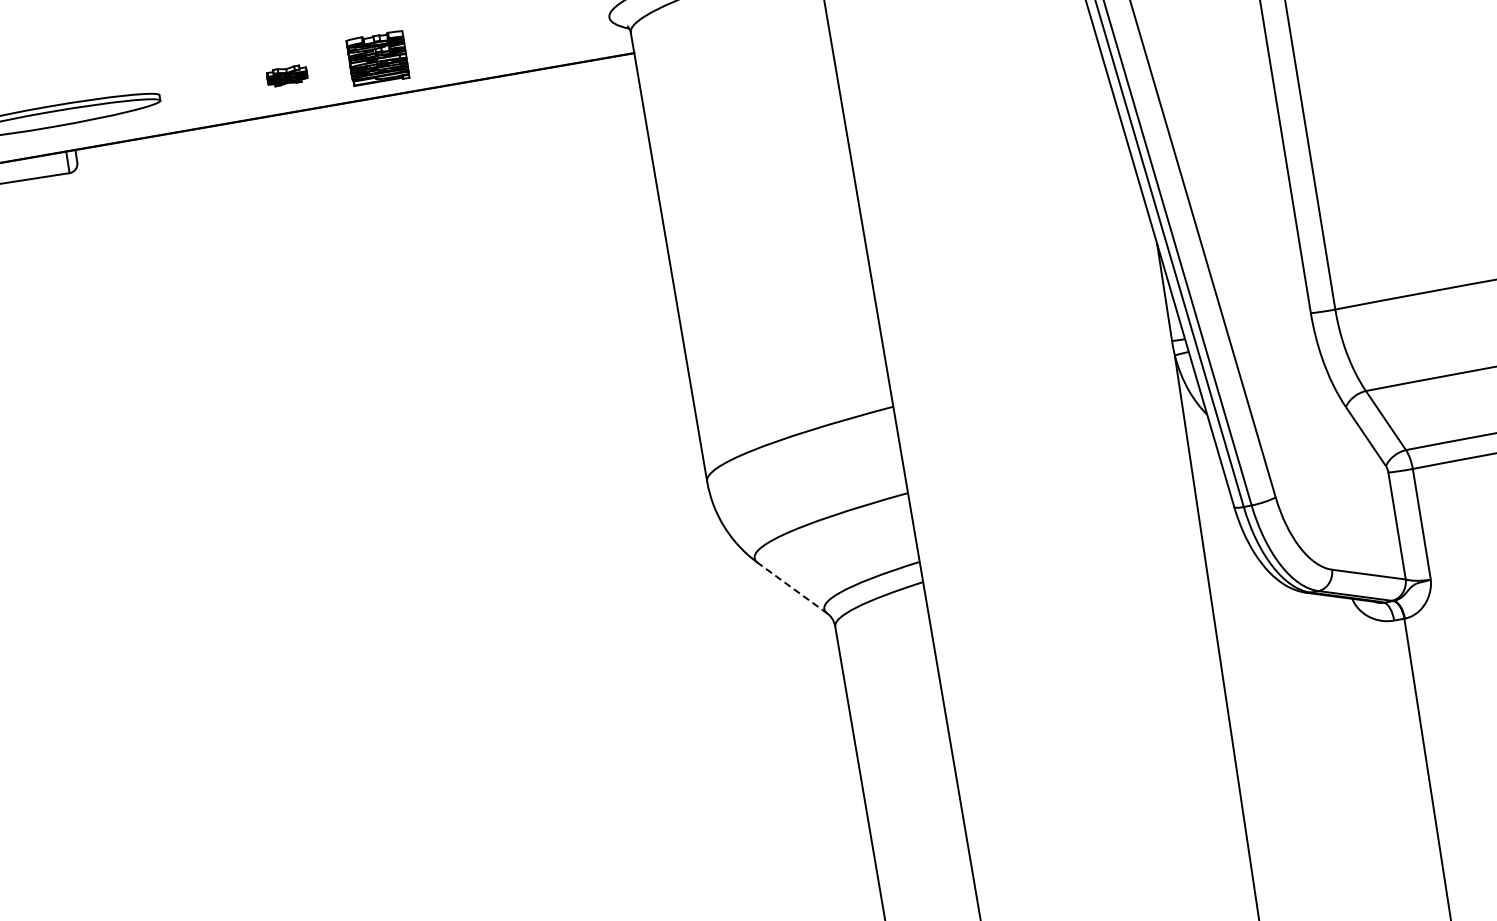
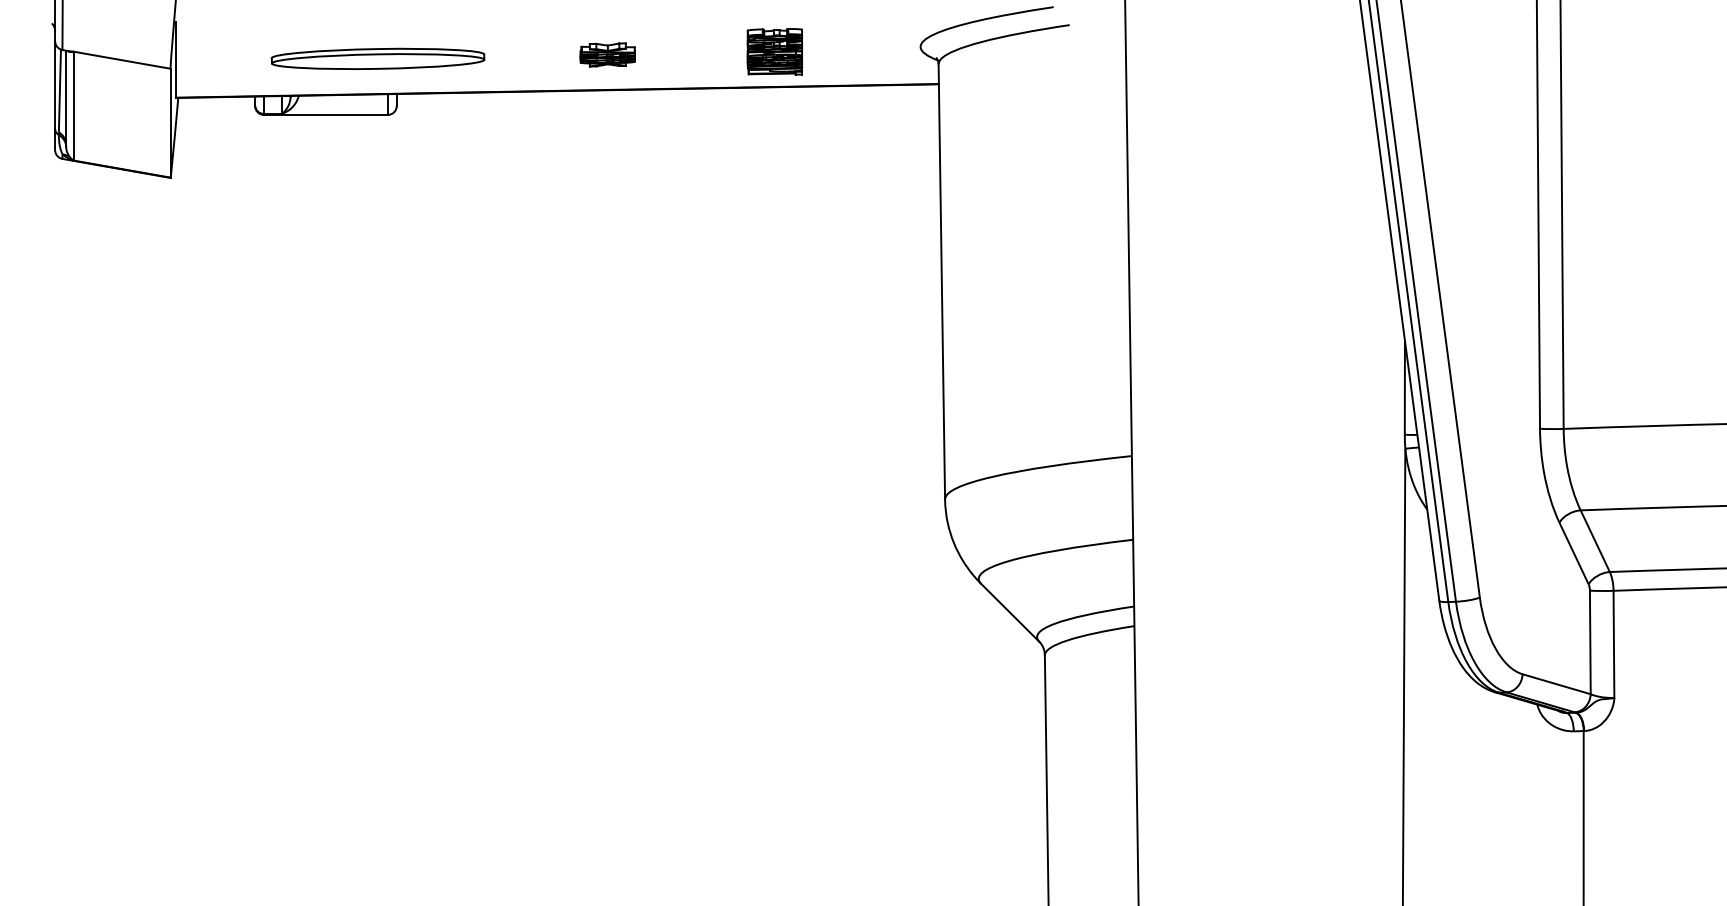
part: (377, 58) -> (774, 51), moved
part: (286, 75) -> (607, 54), size x1.43
line: (792, 587) -> (1010, 612), dashed -> solid

